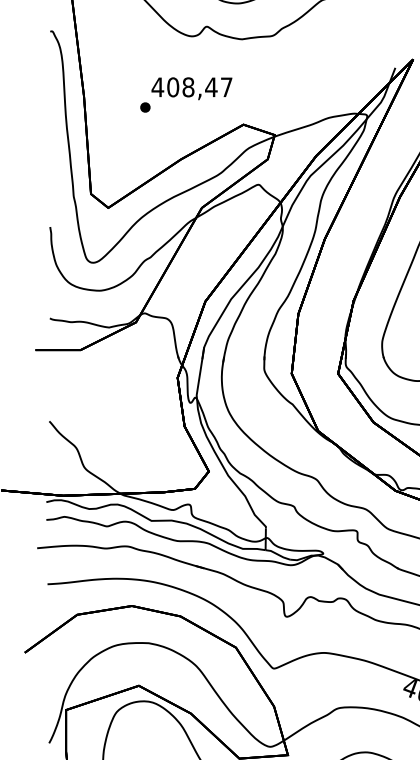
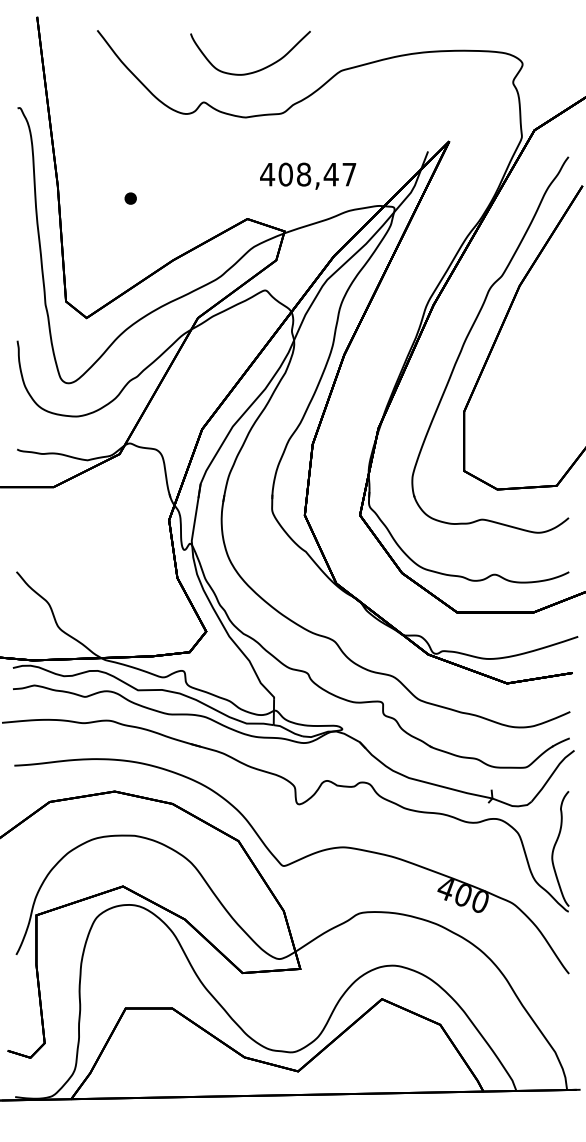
text: (192, 88) -> (308, 175), moved

